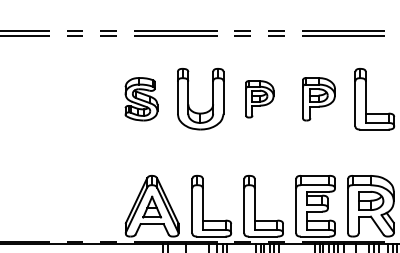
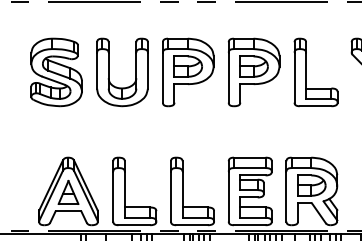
part: (141, 99) -> (56, 72), size x1.43
part: (259, 99) -> (187, 72), size x1.67
part: (318, 99) -> (253, 72), size x1.43

